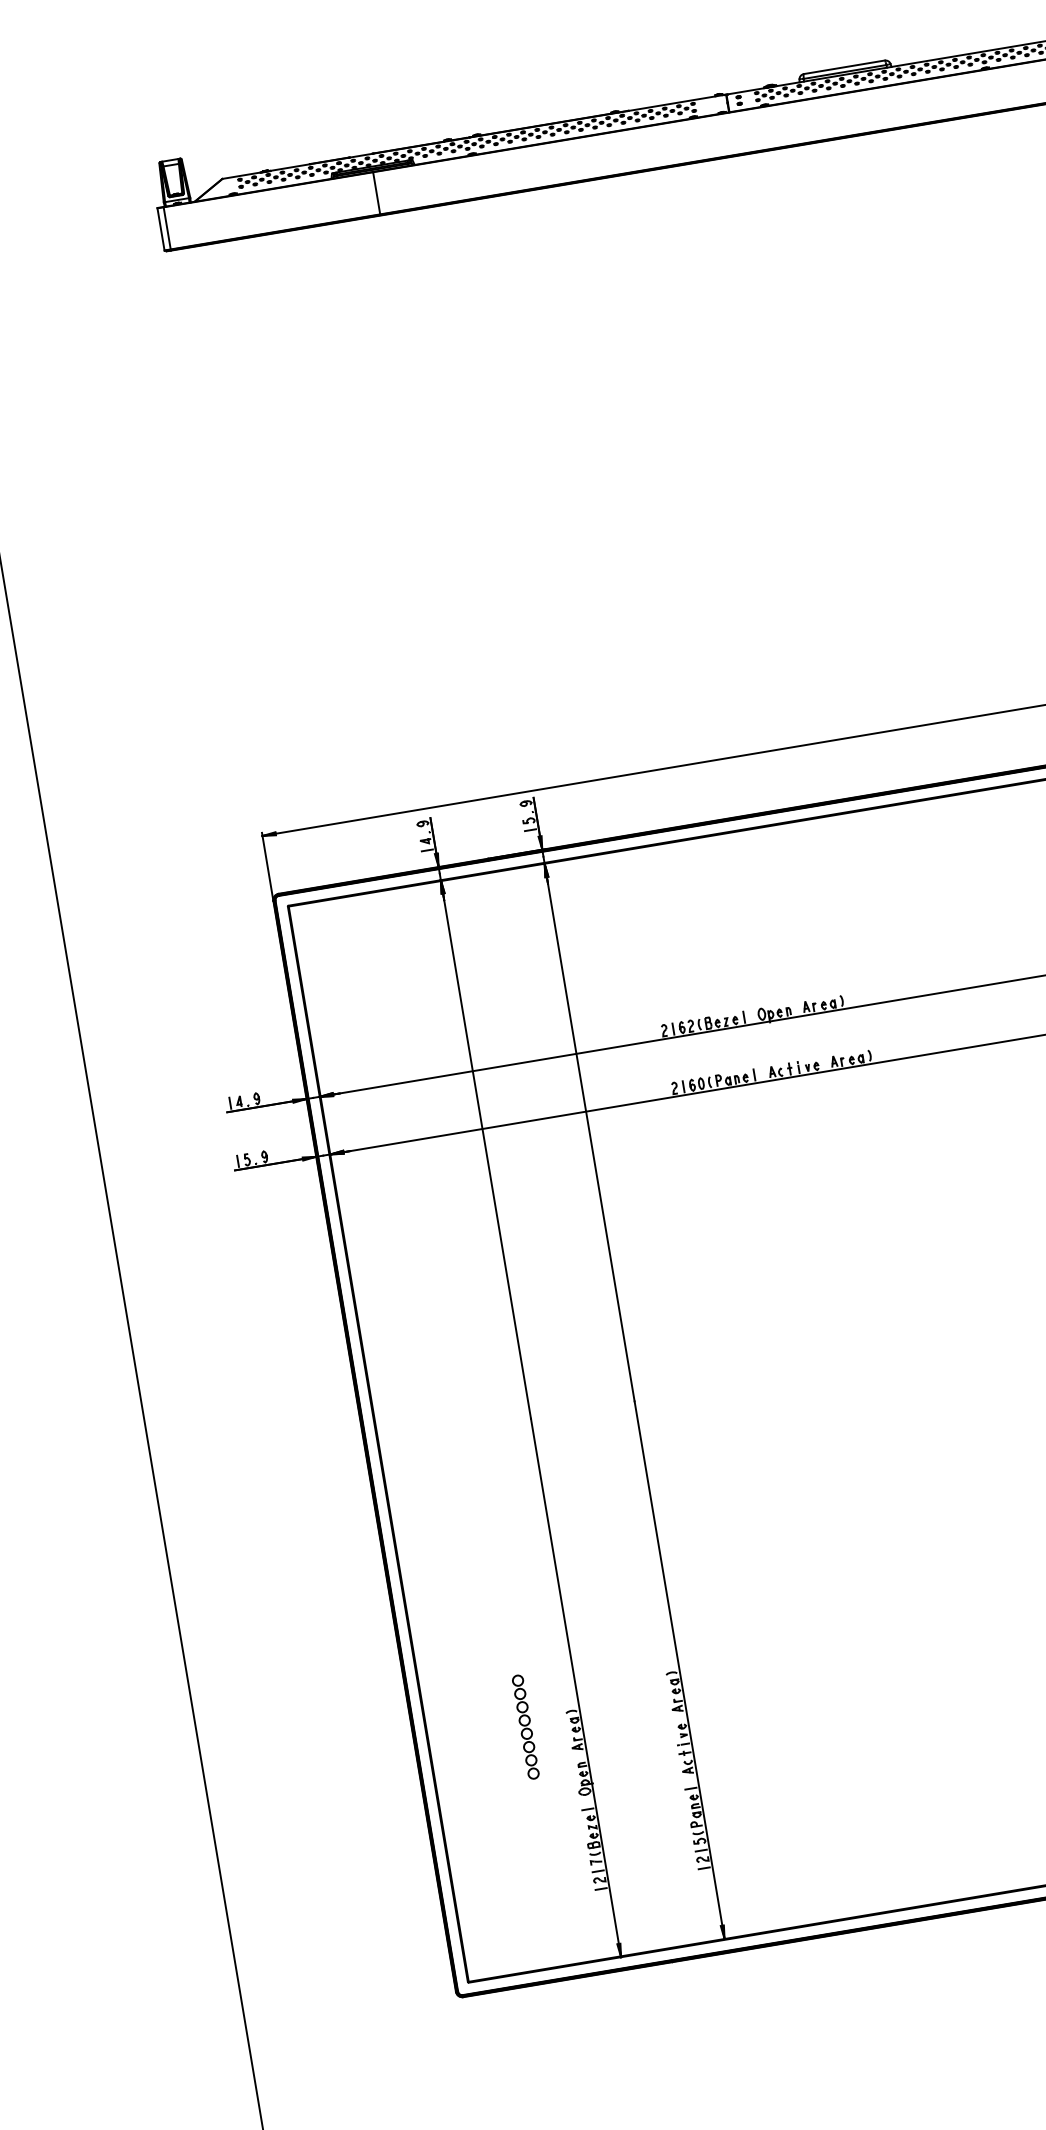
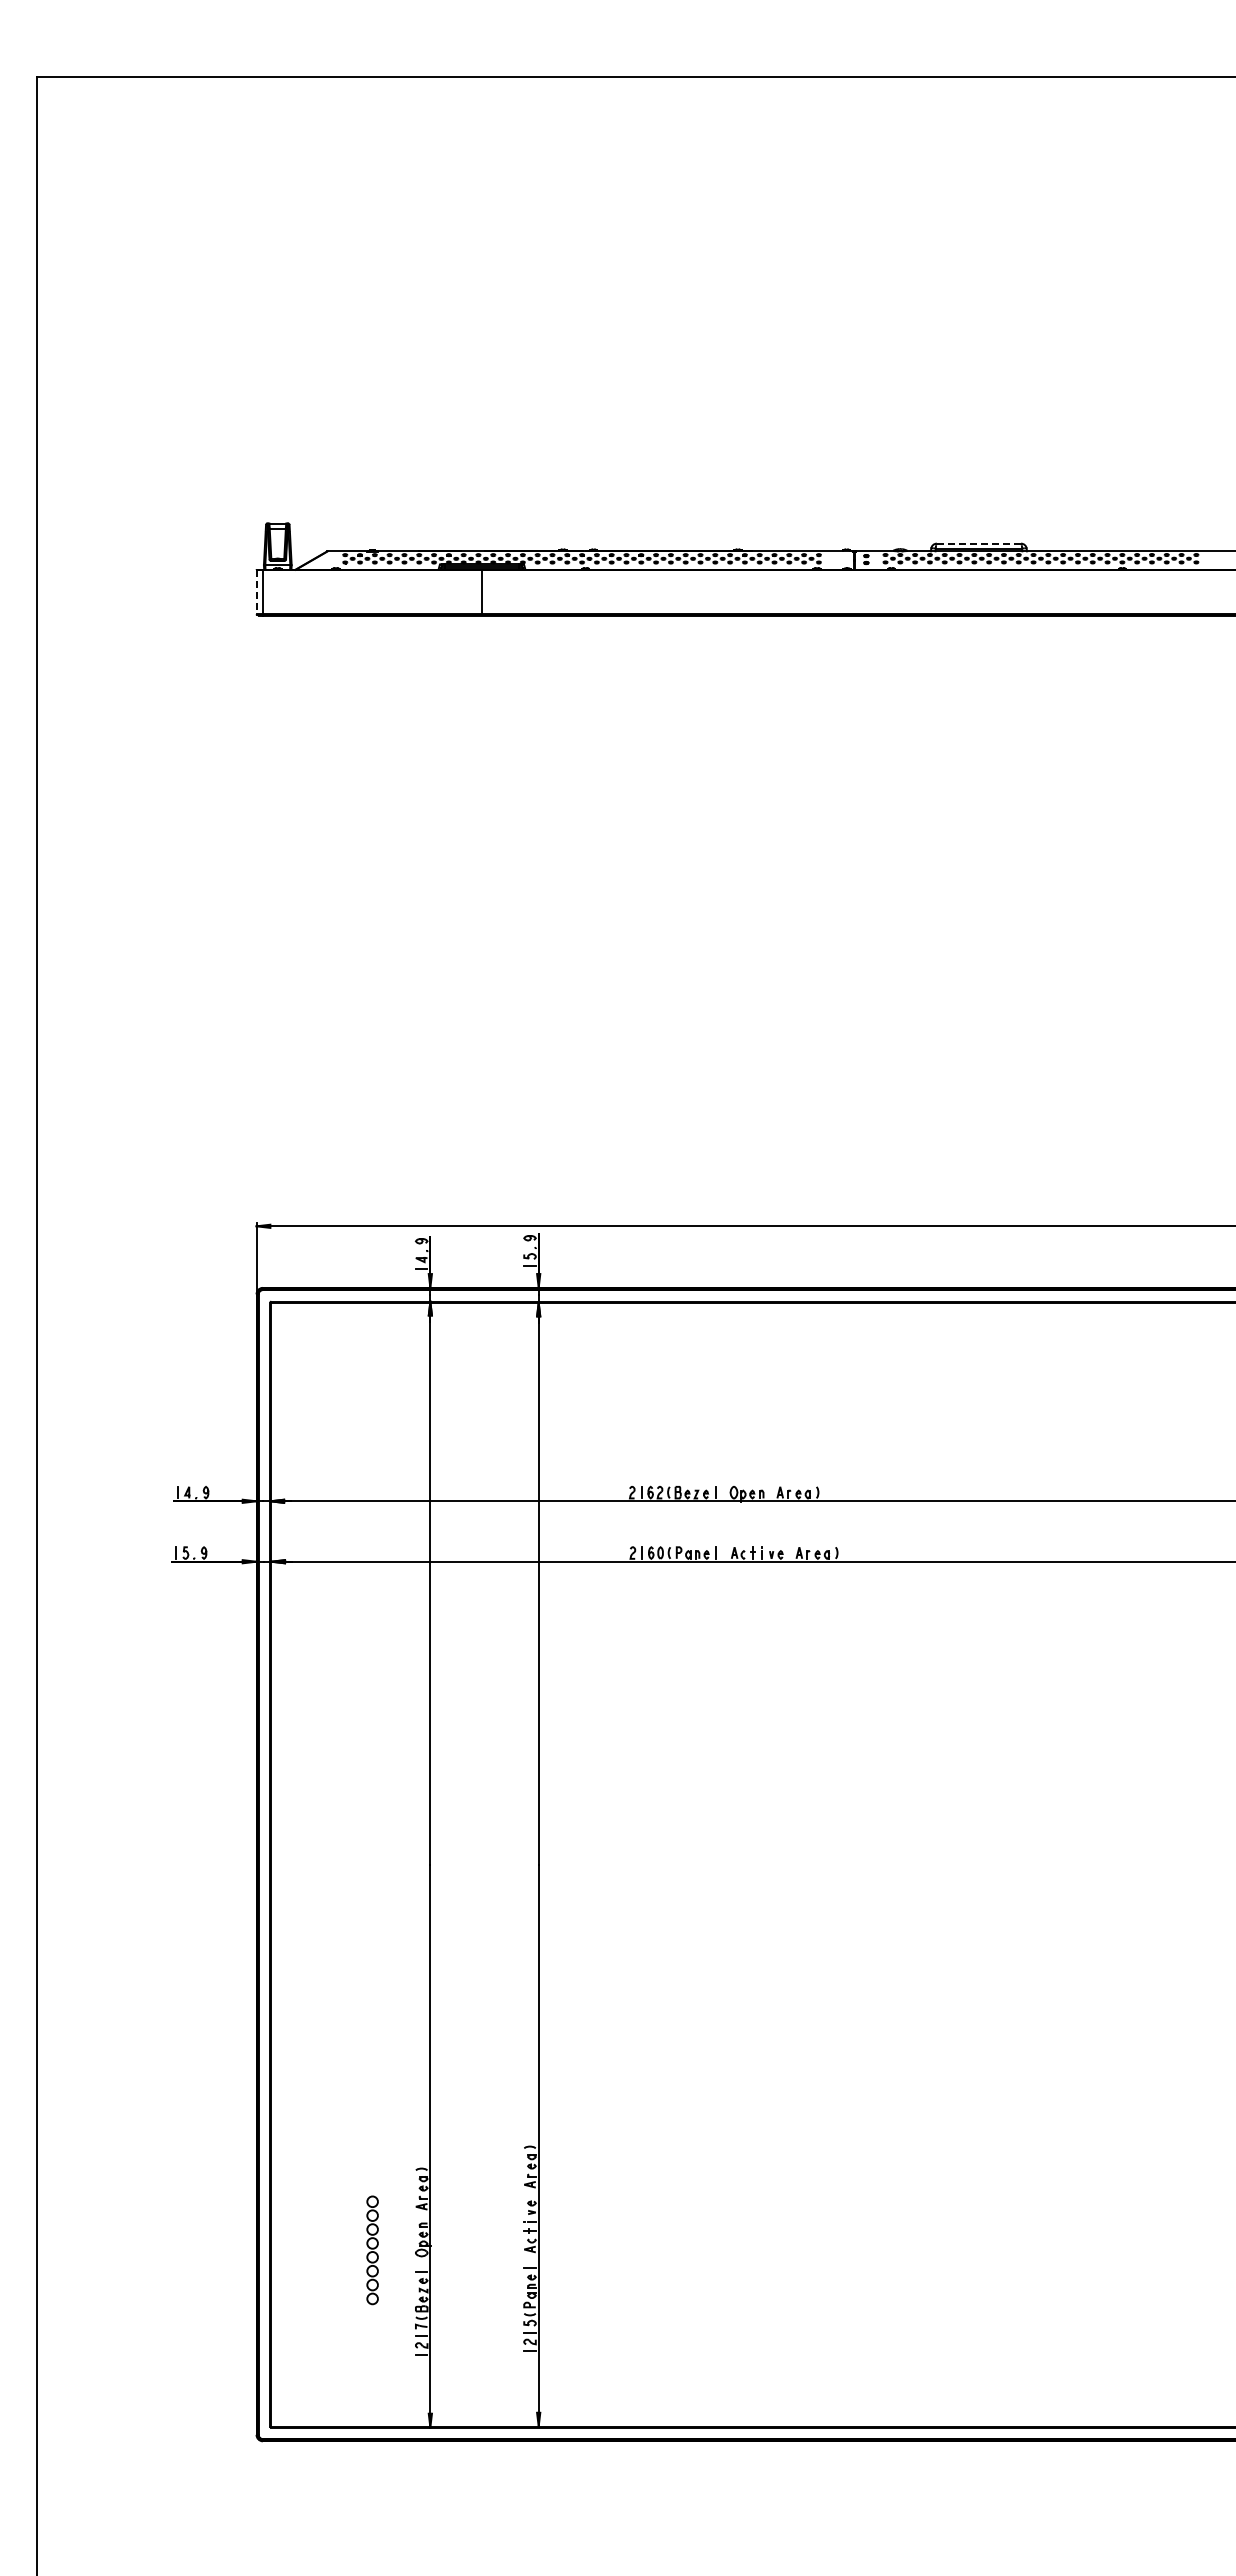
line: (844, 67) -> (979, 543), solid -> dashed
line: (161, 229) -> (256, 592), solid -> dashed
part: (525, 1727) -> (372, 2250), moved

